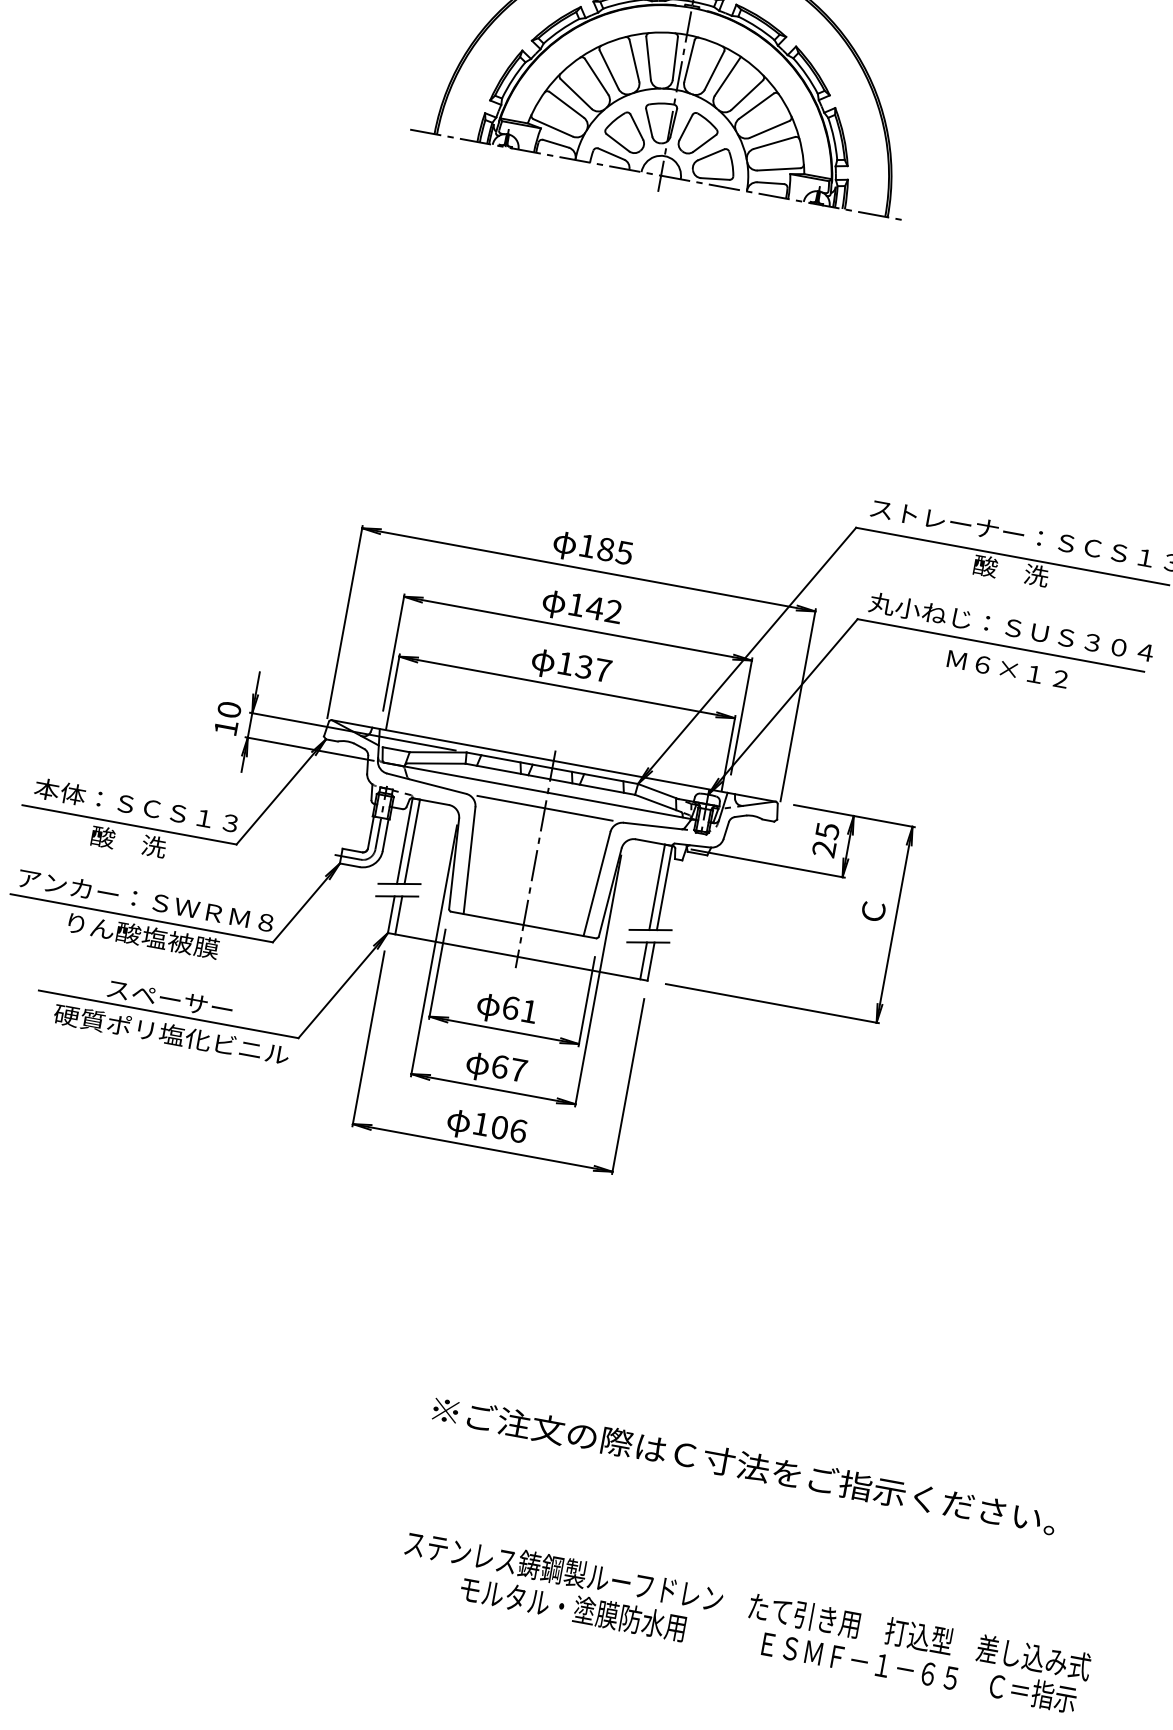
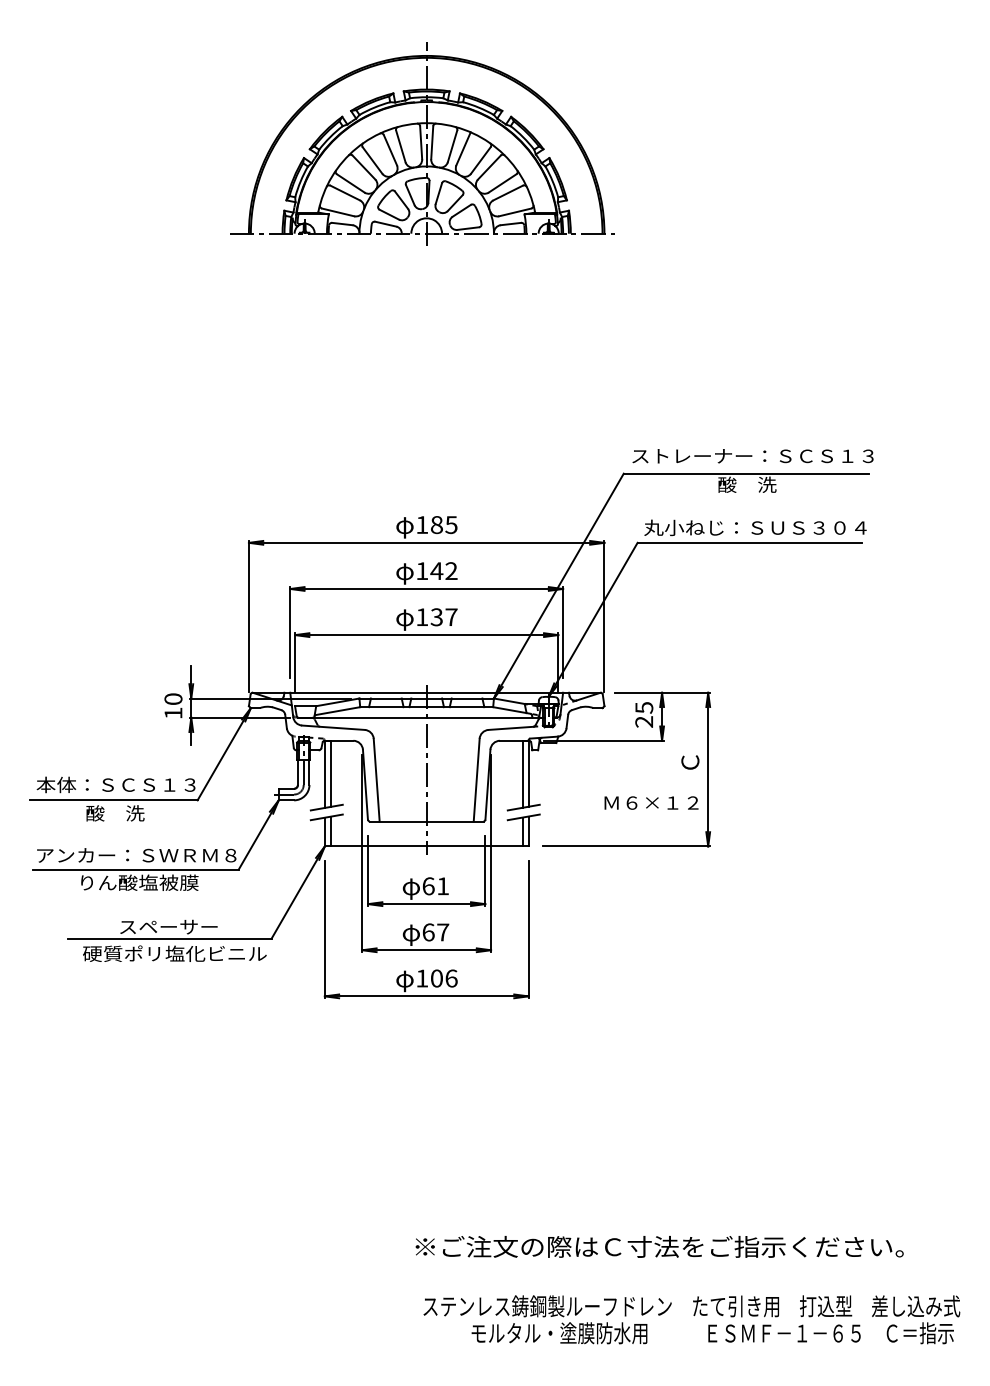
text: (1007, 668) -> (651, 802), moved
line: (544, 807) -> (426, 729), removed
text: (744, 1464) -> (659, 1246), moved

